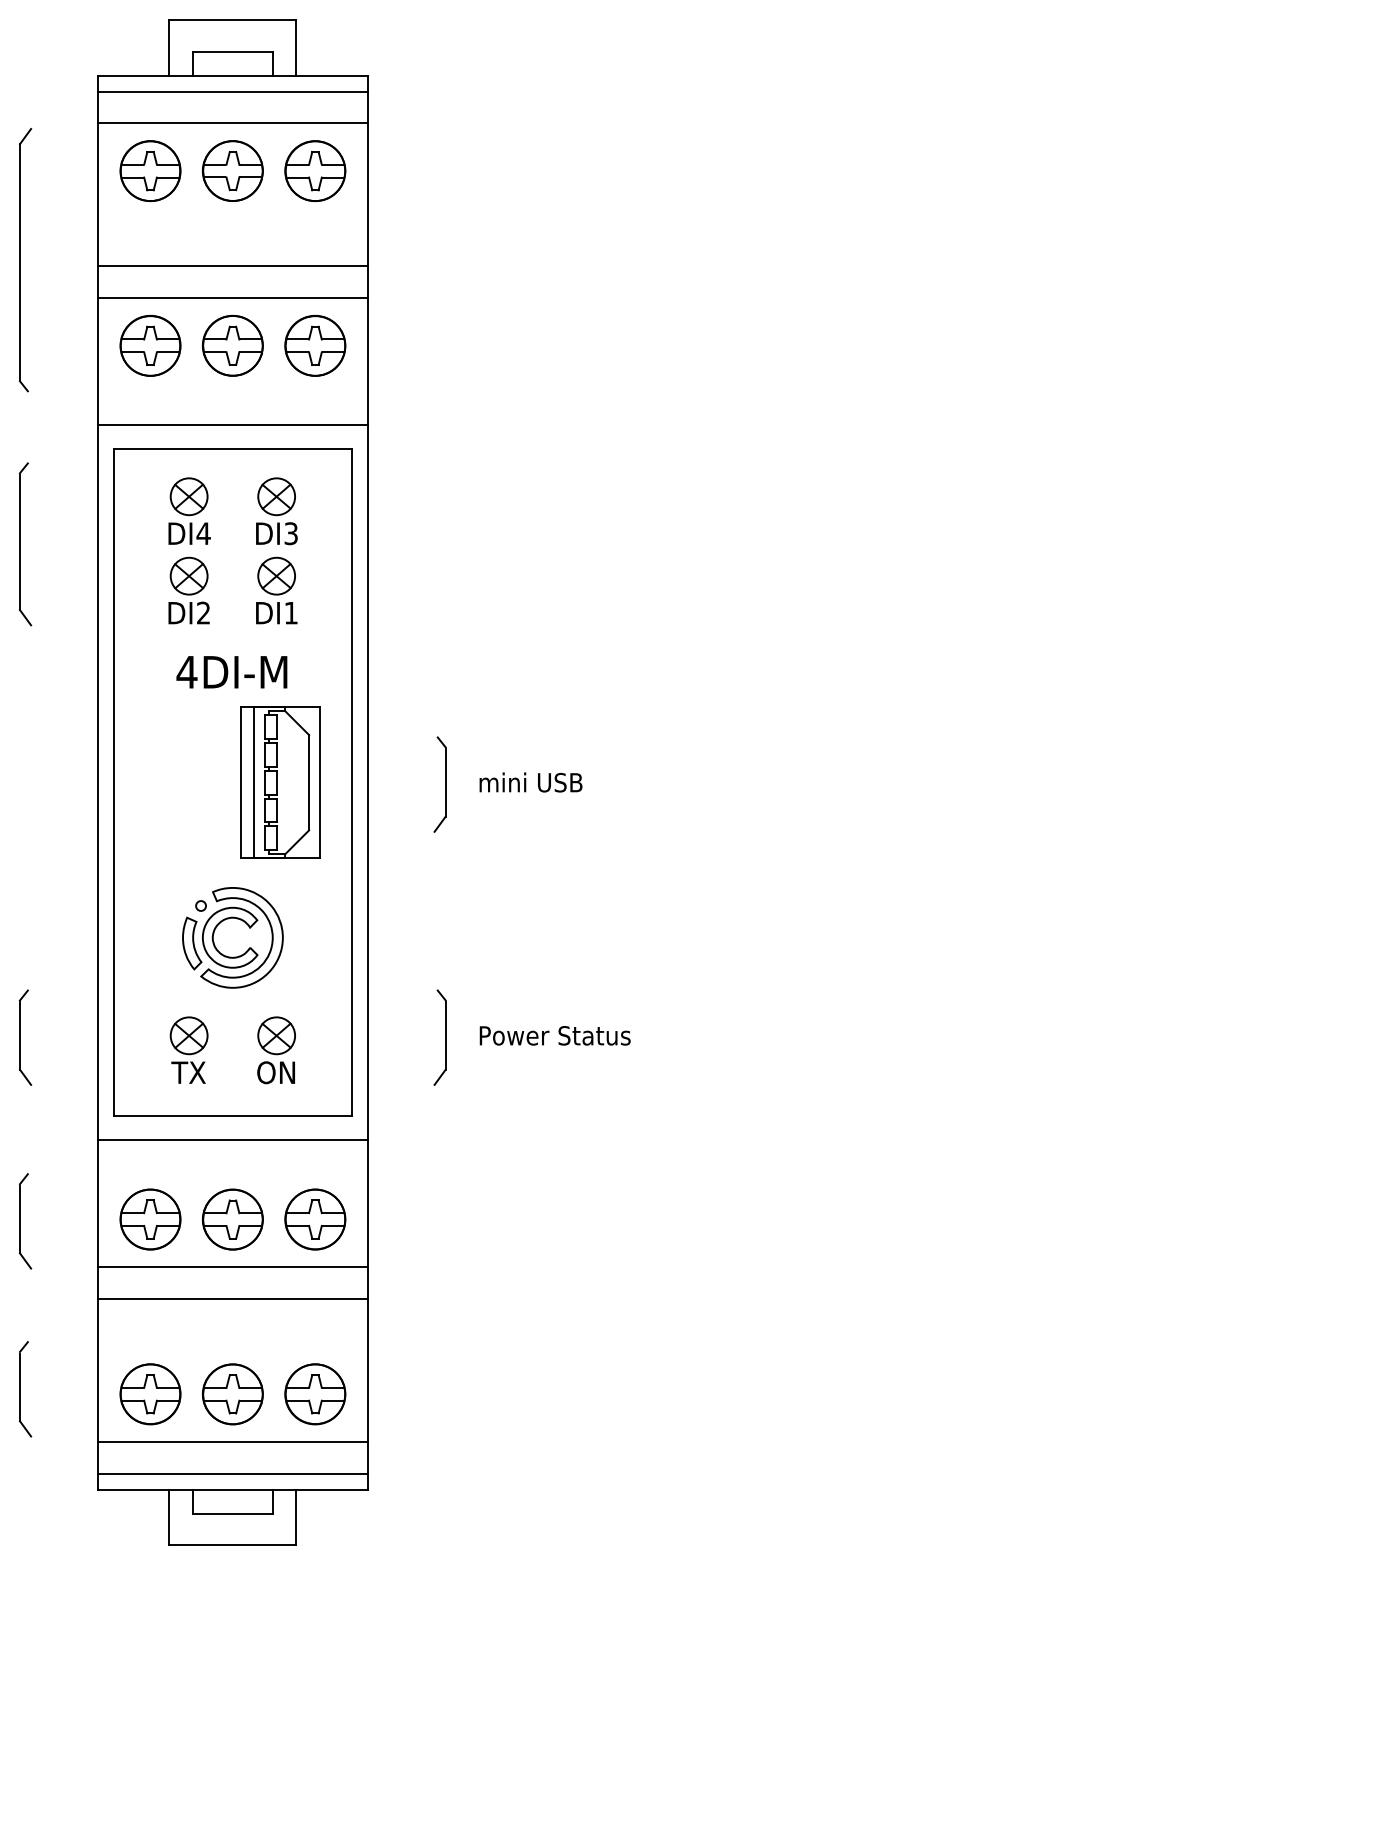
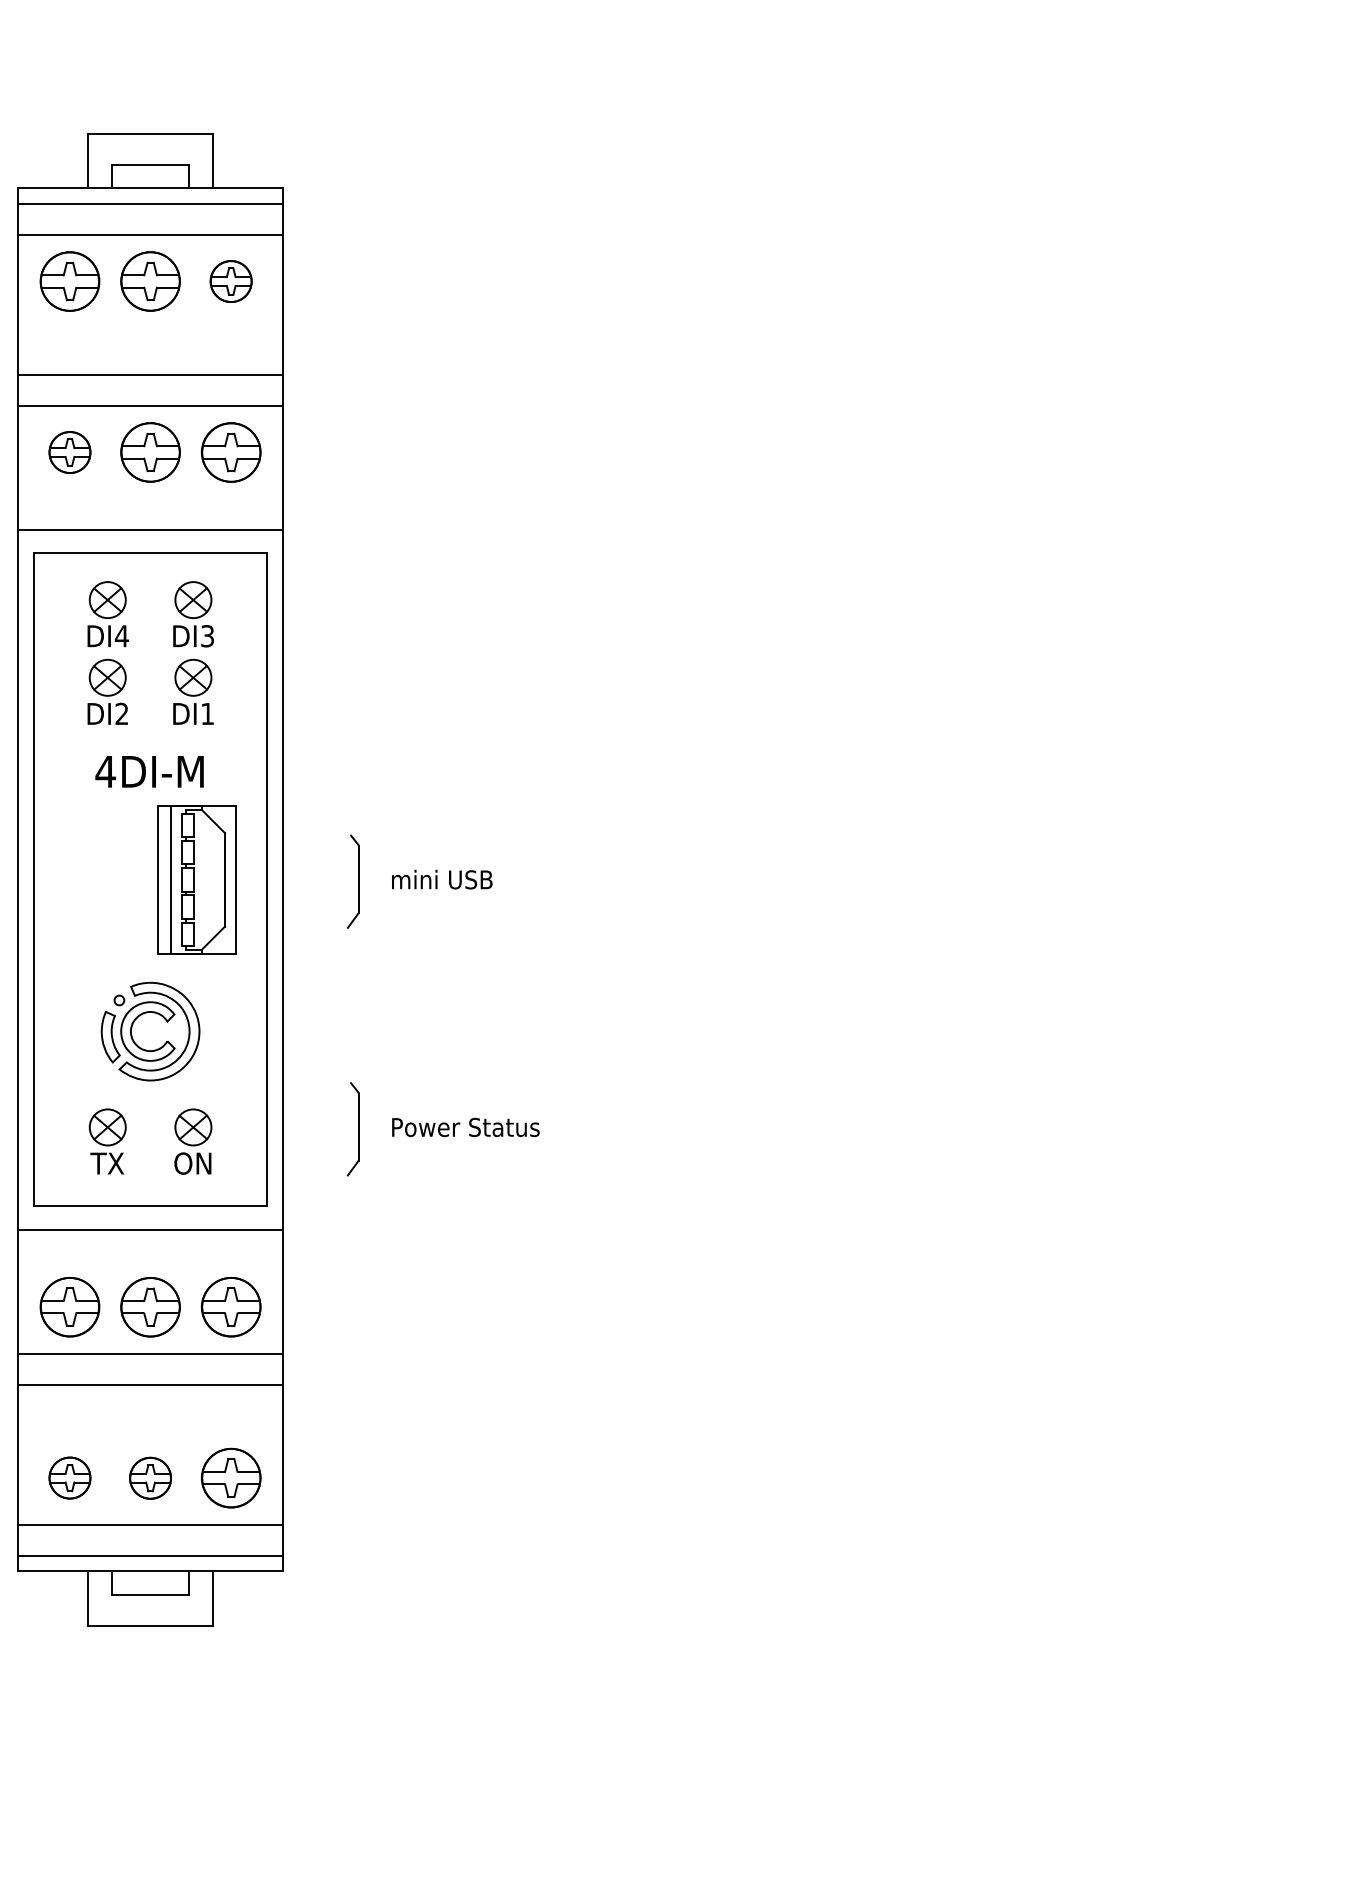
part: (314, 171) -> (230, 281), size x0.7
part: (150, 345) -> (69, 452), size x0.7
part: (150, 1393) -> (69, 1477), size x0.7
part: (232, 1394) -> (150, 1478), size x0.7

